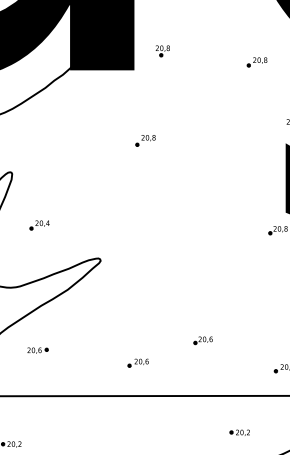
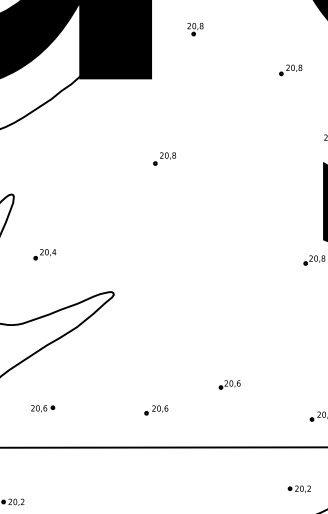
part: (162, 51) -> (195, 29), moved
part: (37, 350) -> (42, 408), moved
part: (239, 432) -> (299, 488), moved

